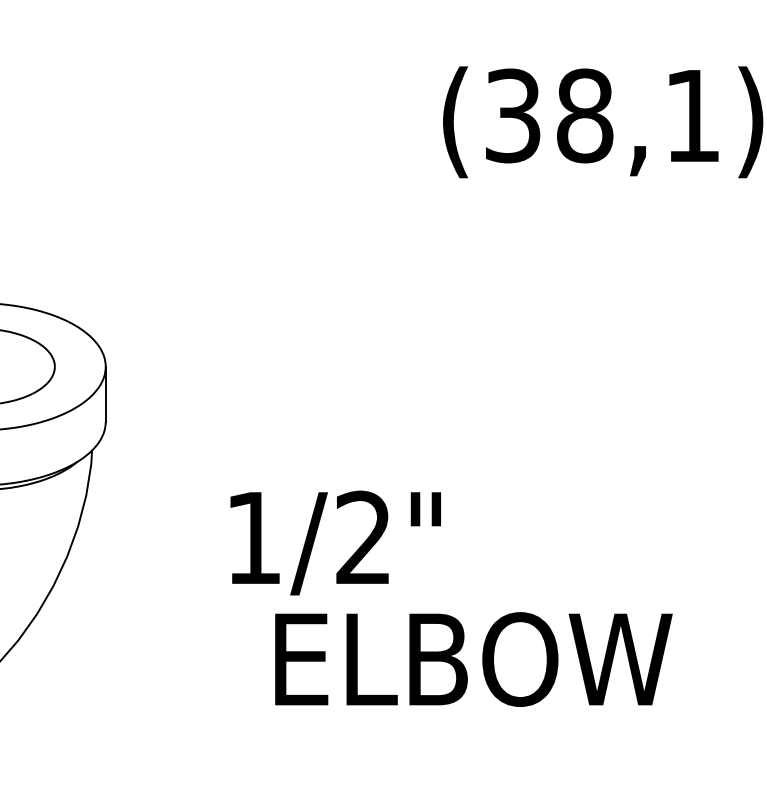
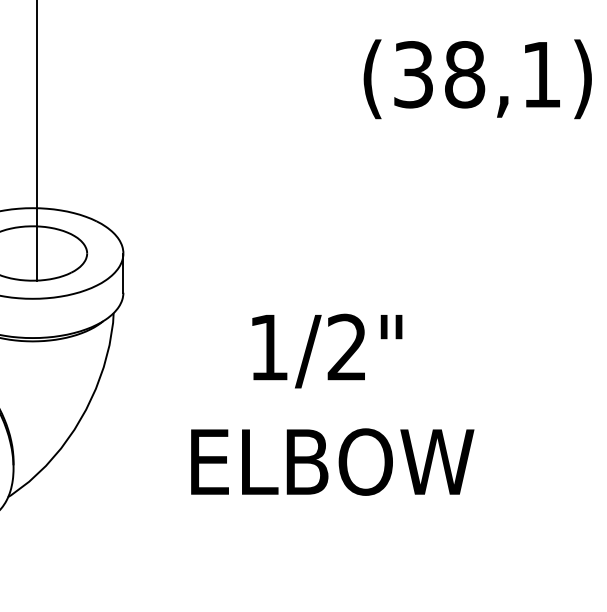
text: (336, 542) -> (327, 350), moved
text: (473, 658) -> (332, 461), moved

